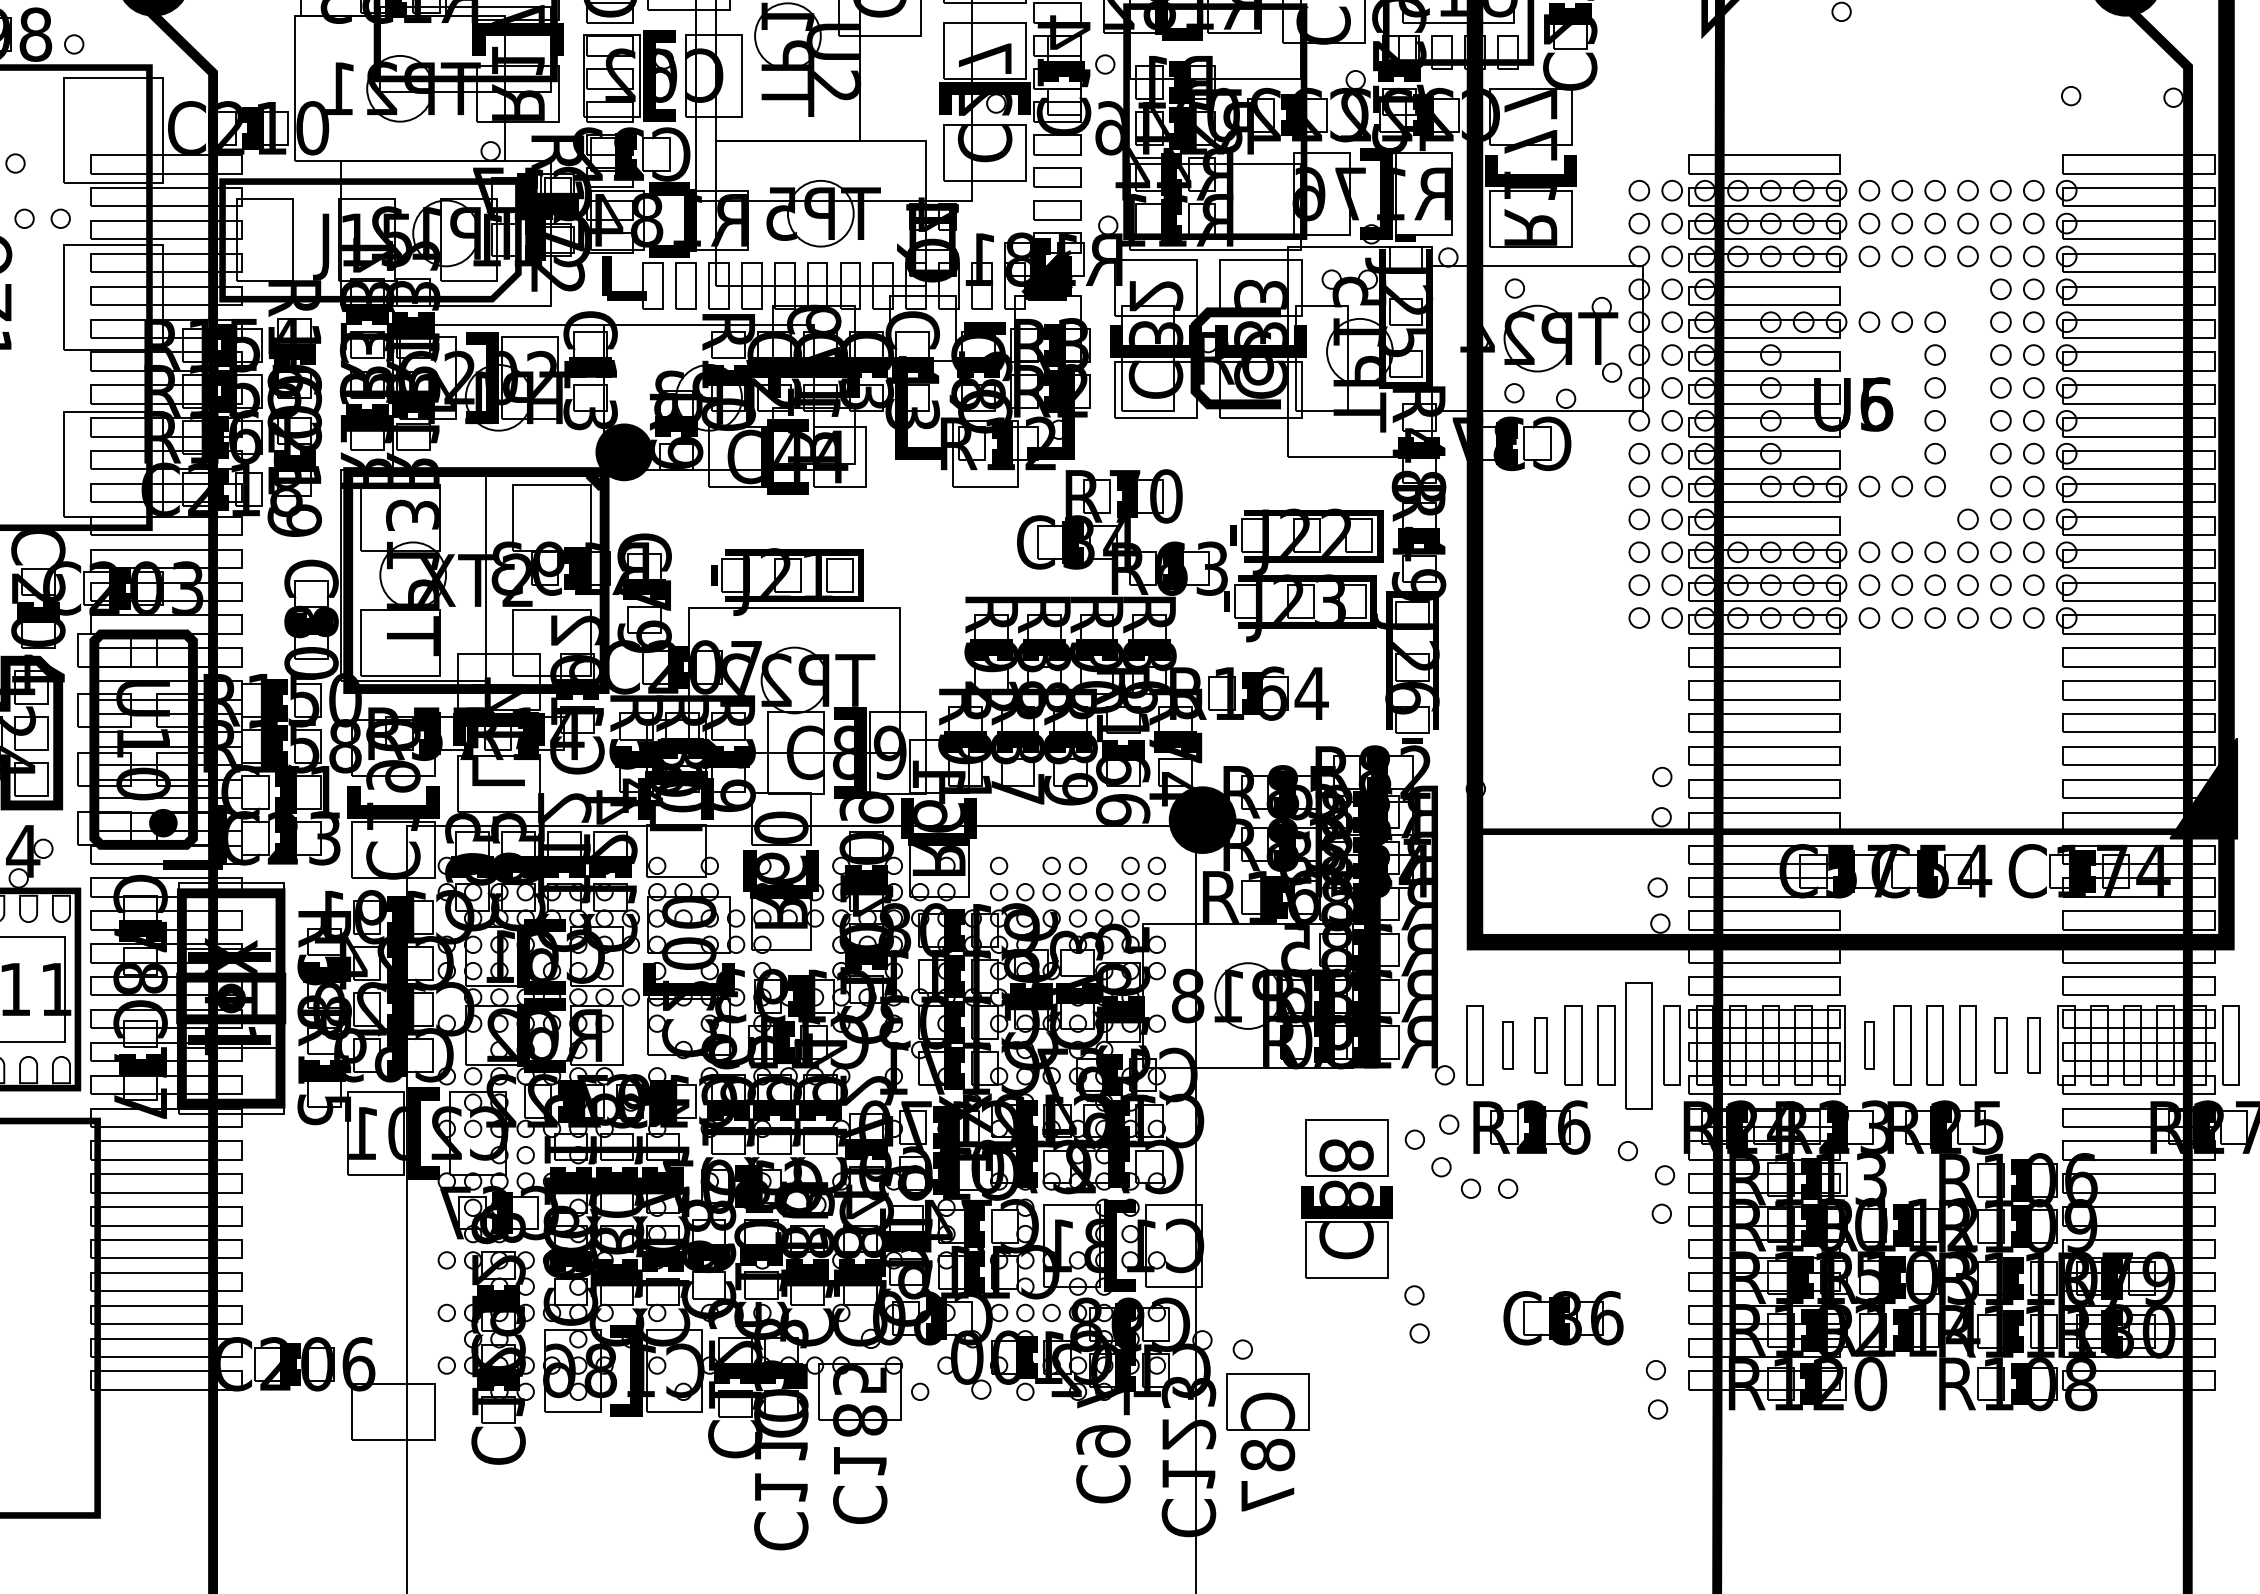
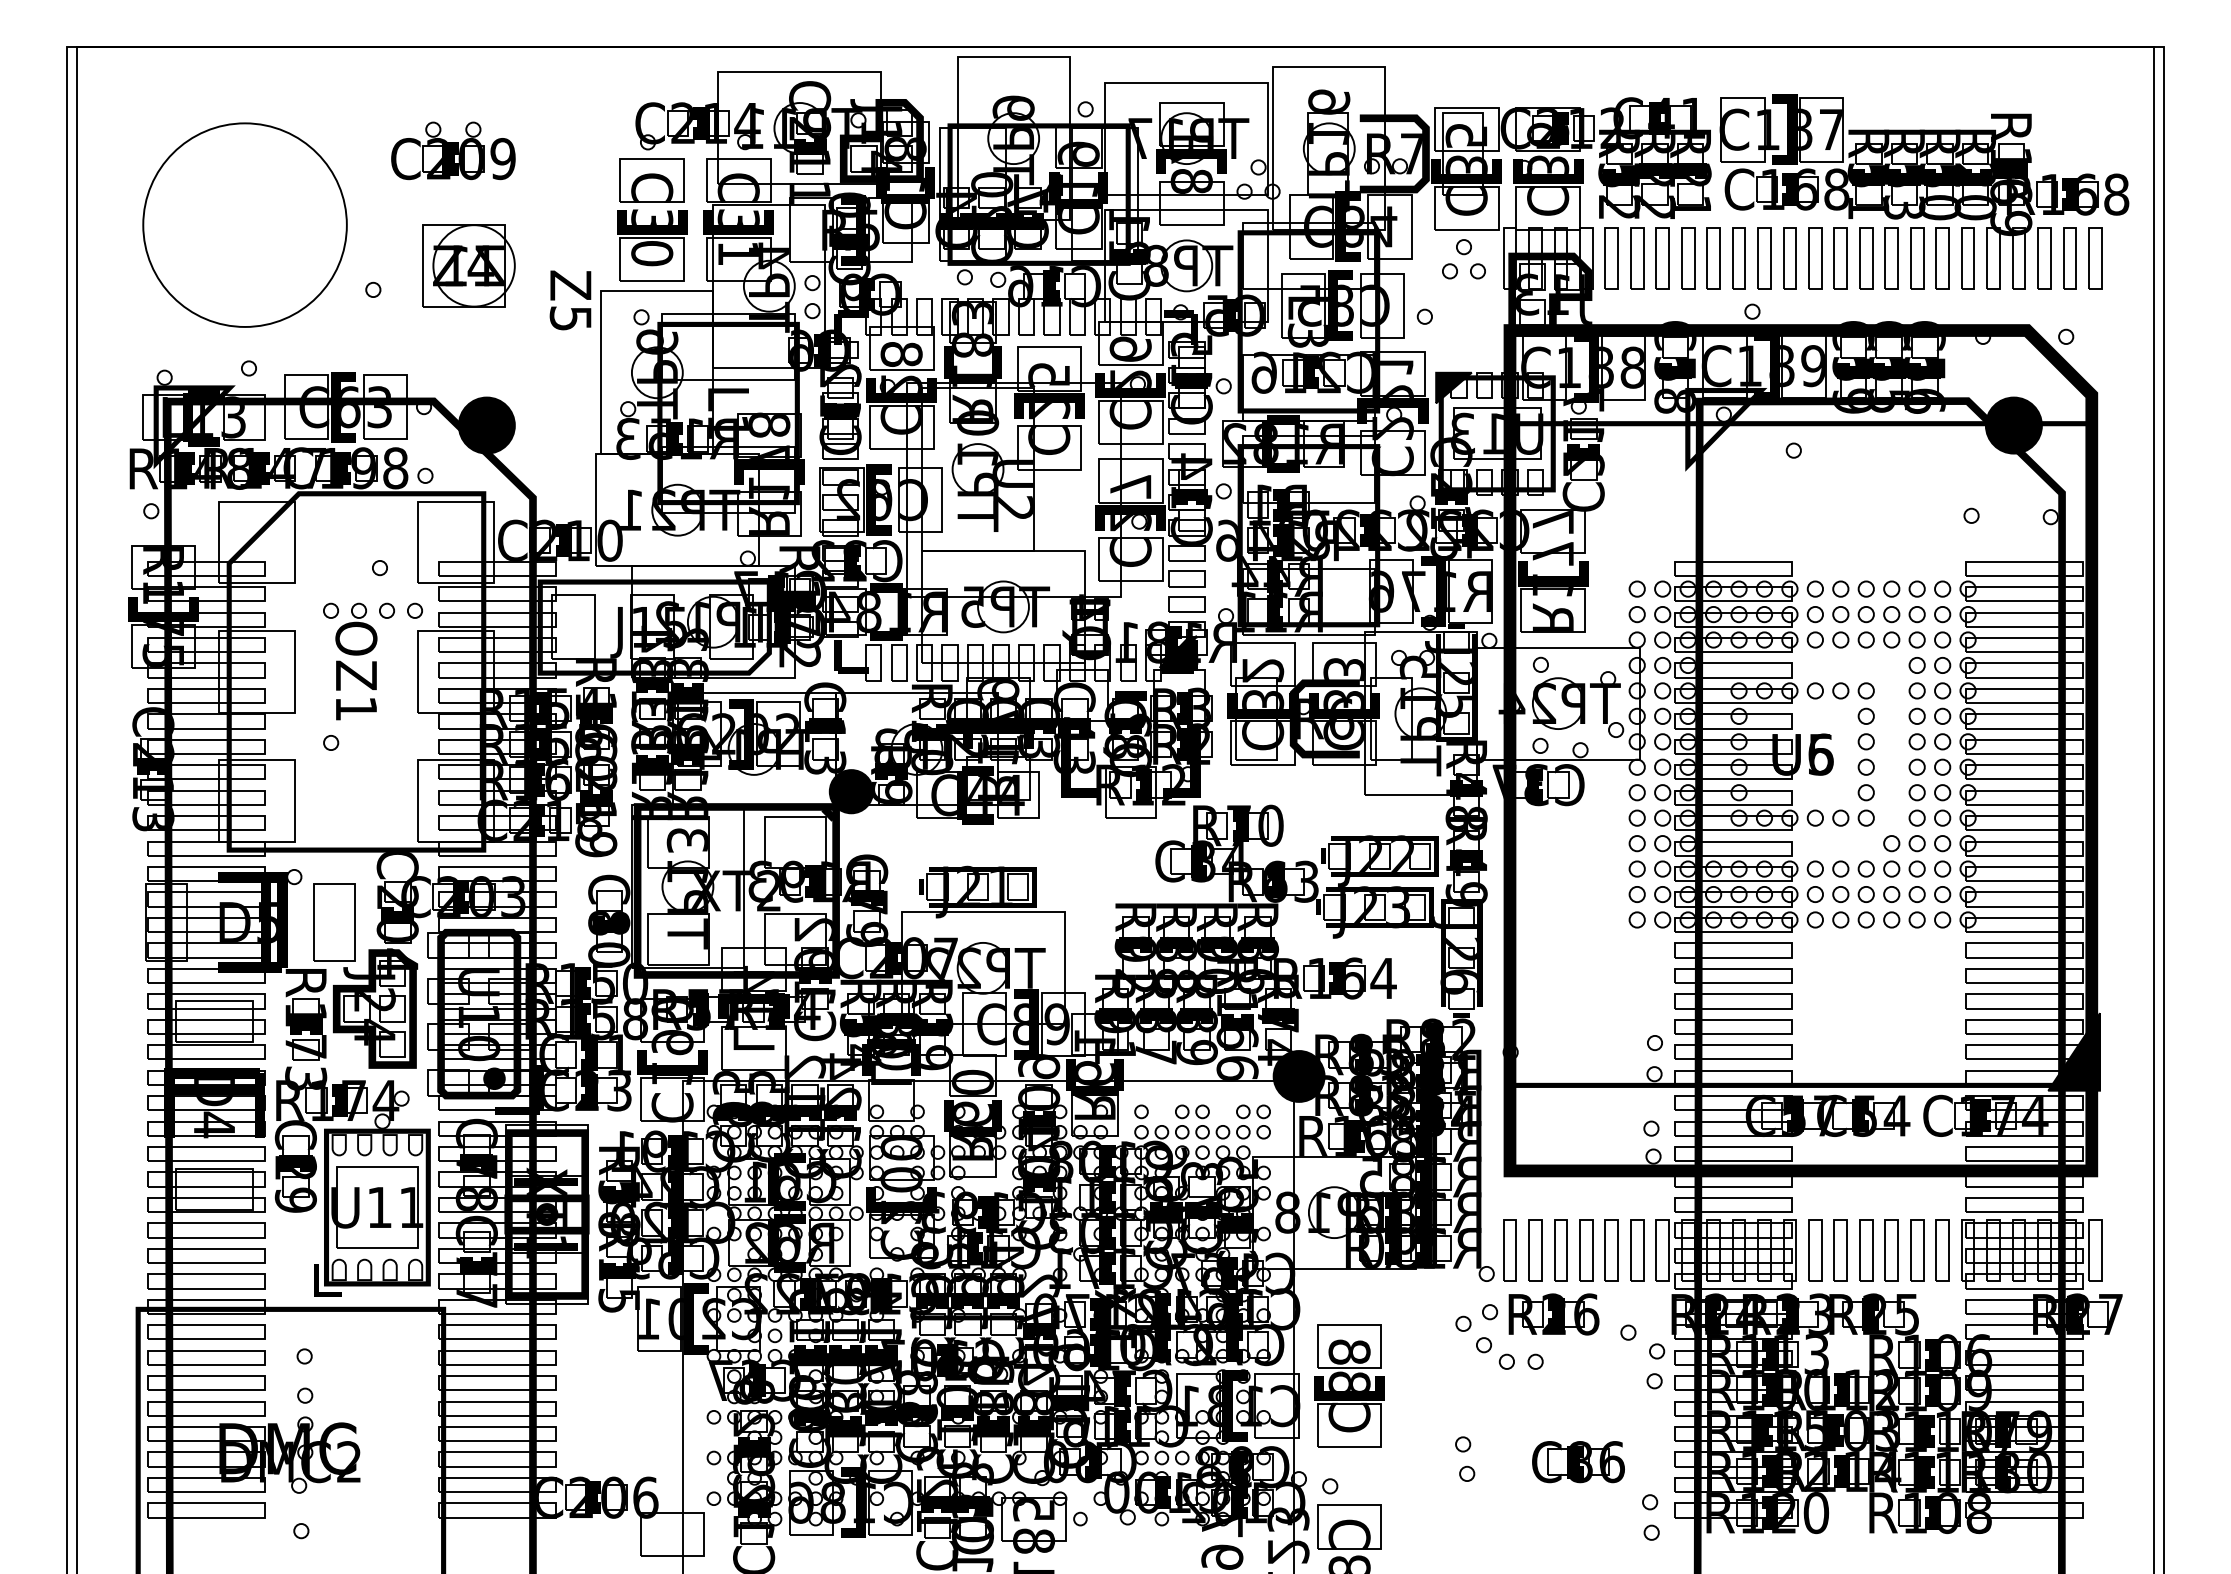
part: (1507, 1044) -> (1535, 1250), size x1.67
part: (1540, 1044) -> (1560, 1250), size x1.43
part: (1639, 1044) -> (1637, 1250), size x0.62
part: (1869, 1044) -> (1815, 1250), size x1.67
part: (2001, 1044) -> (1917, 1250), size x1.43
part: (2033, 1044) -> (1942, 1250), size x1.43
part: (1346, 1198) -> (1349, 1385), moved

